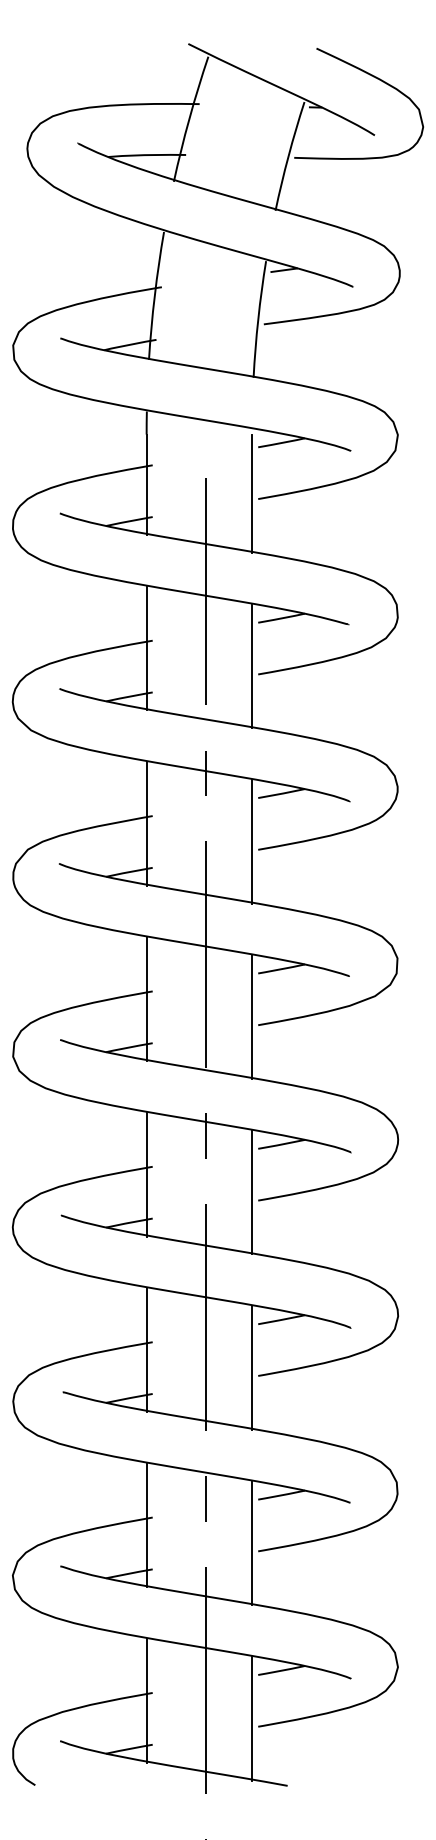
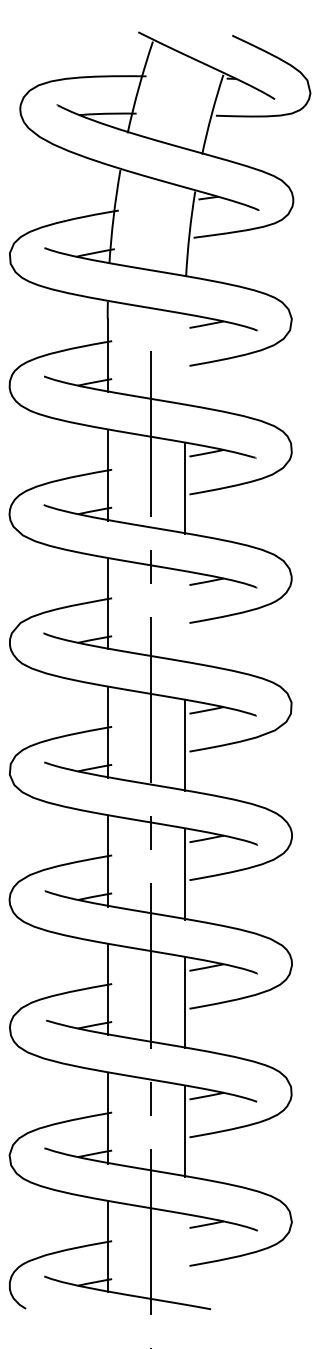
line: (252, 493) -> (185, 361), removed
line: (252, 840) -> (185, 616), removed
line: (252, 1717) -> (185, 1259), removed

